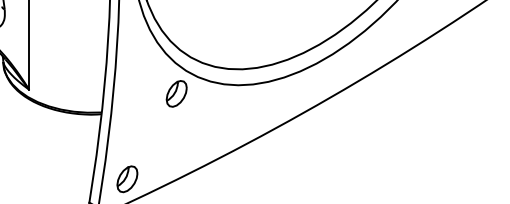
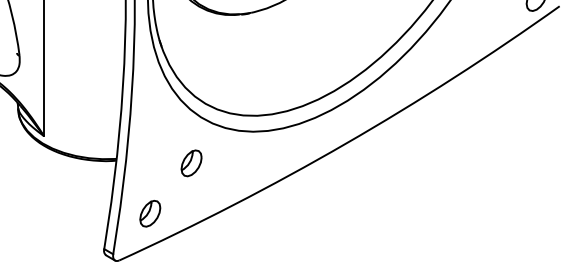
part: (176, 94) -> (191, 163), moved
part: (127, 179) -> (150, 213), moved

